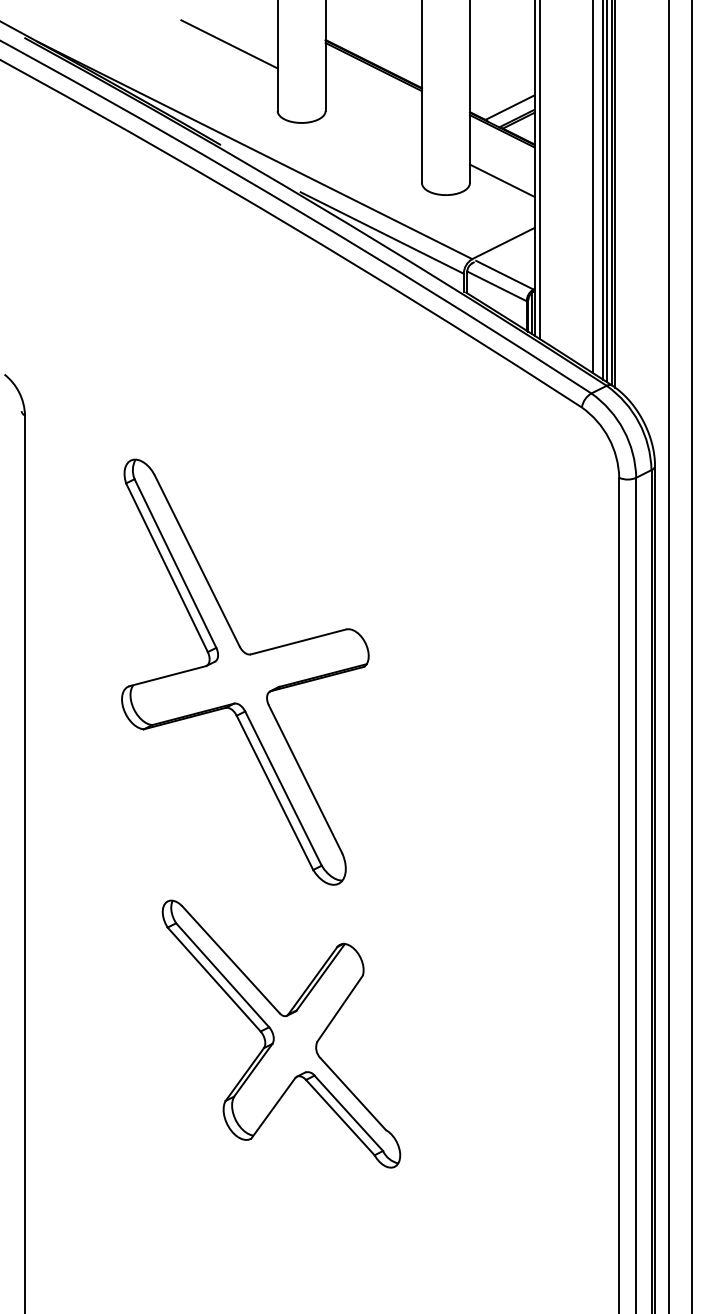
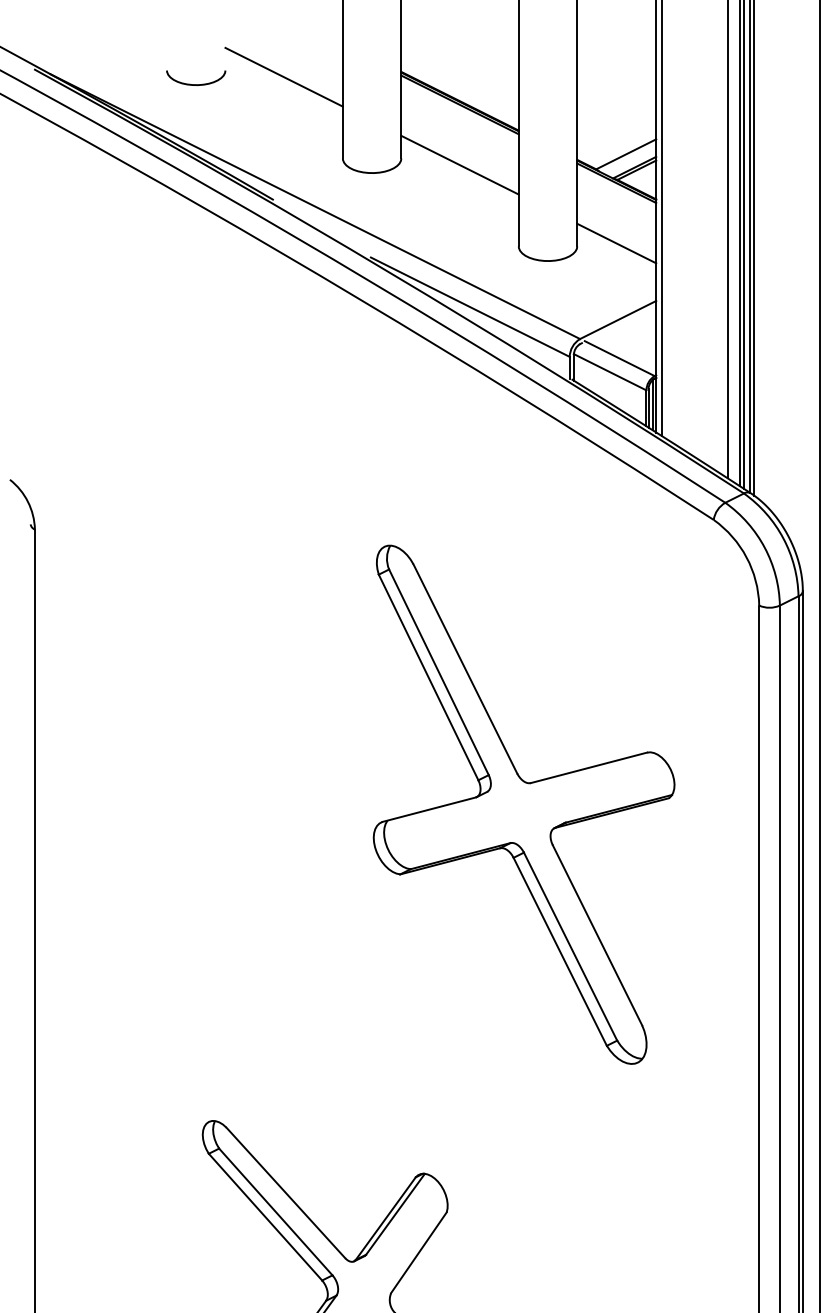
curve: (157, 49) -> (196, 83), added
line: (373, 116) -> (459, 165), added
part: (245, 671) -> (524, 803), moved

